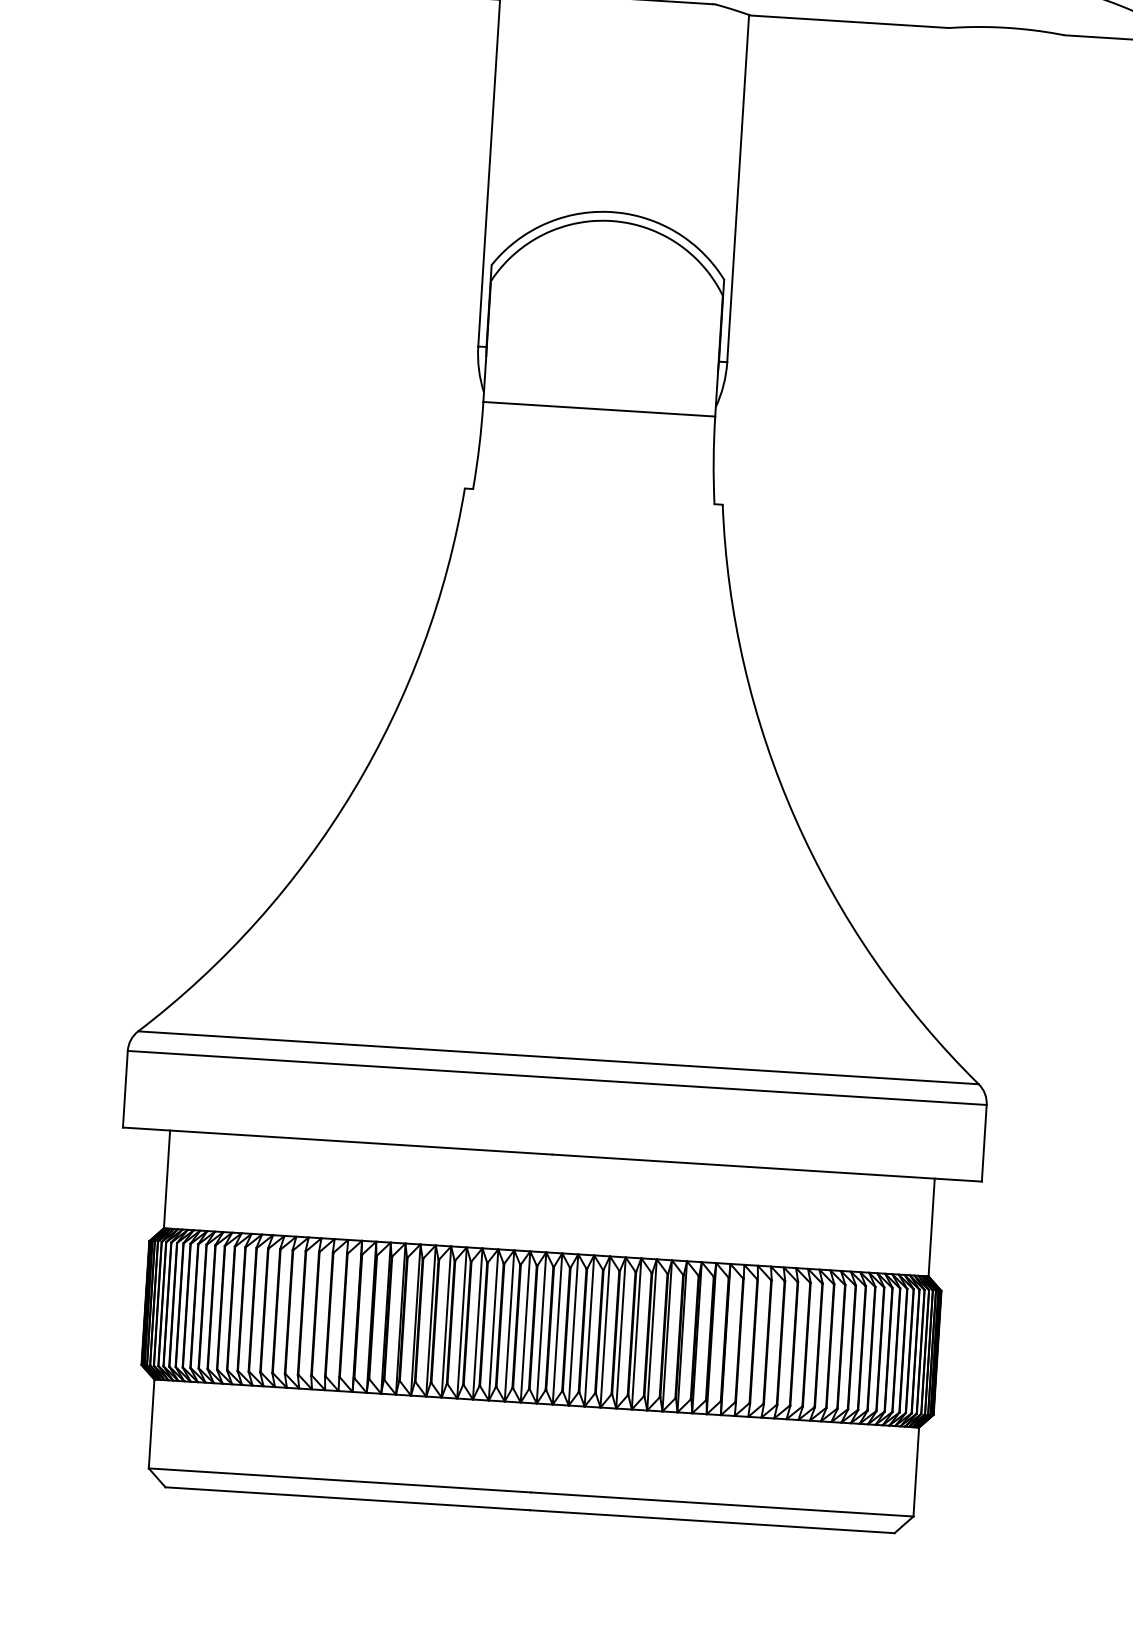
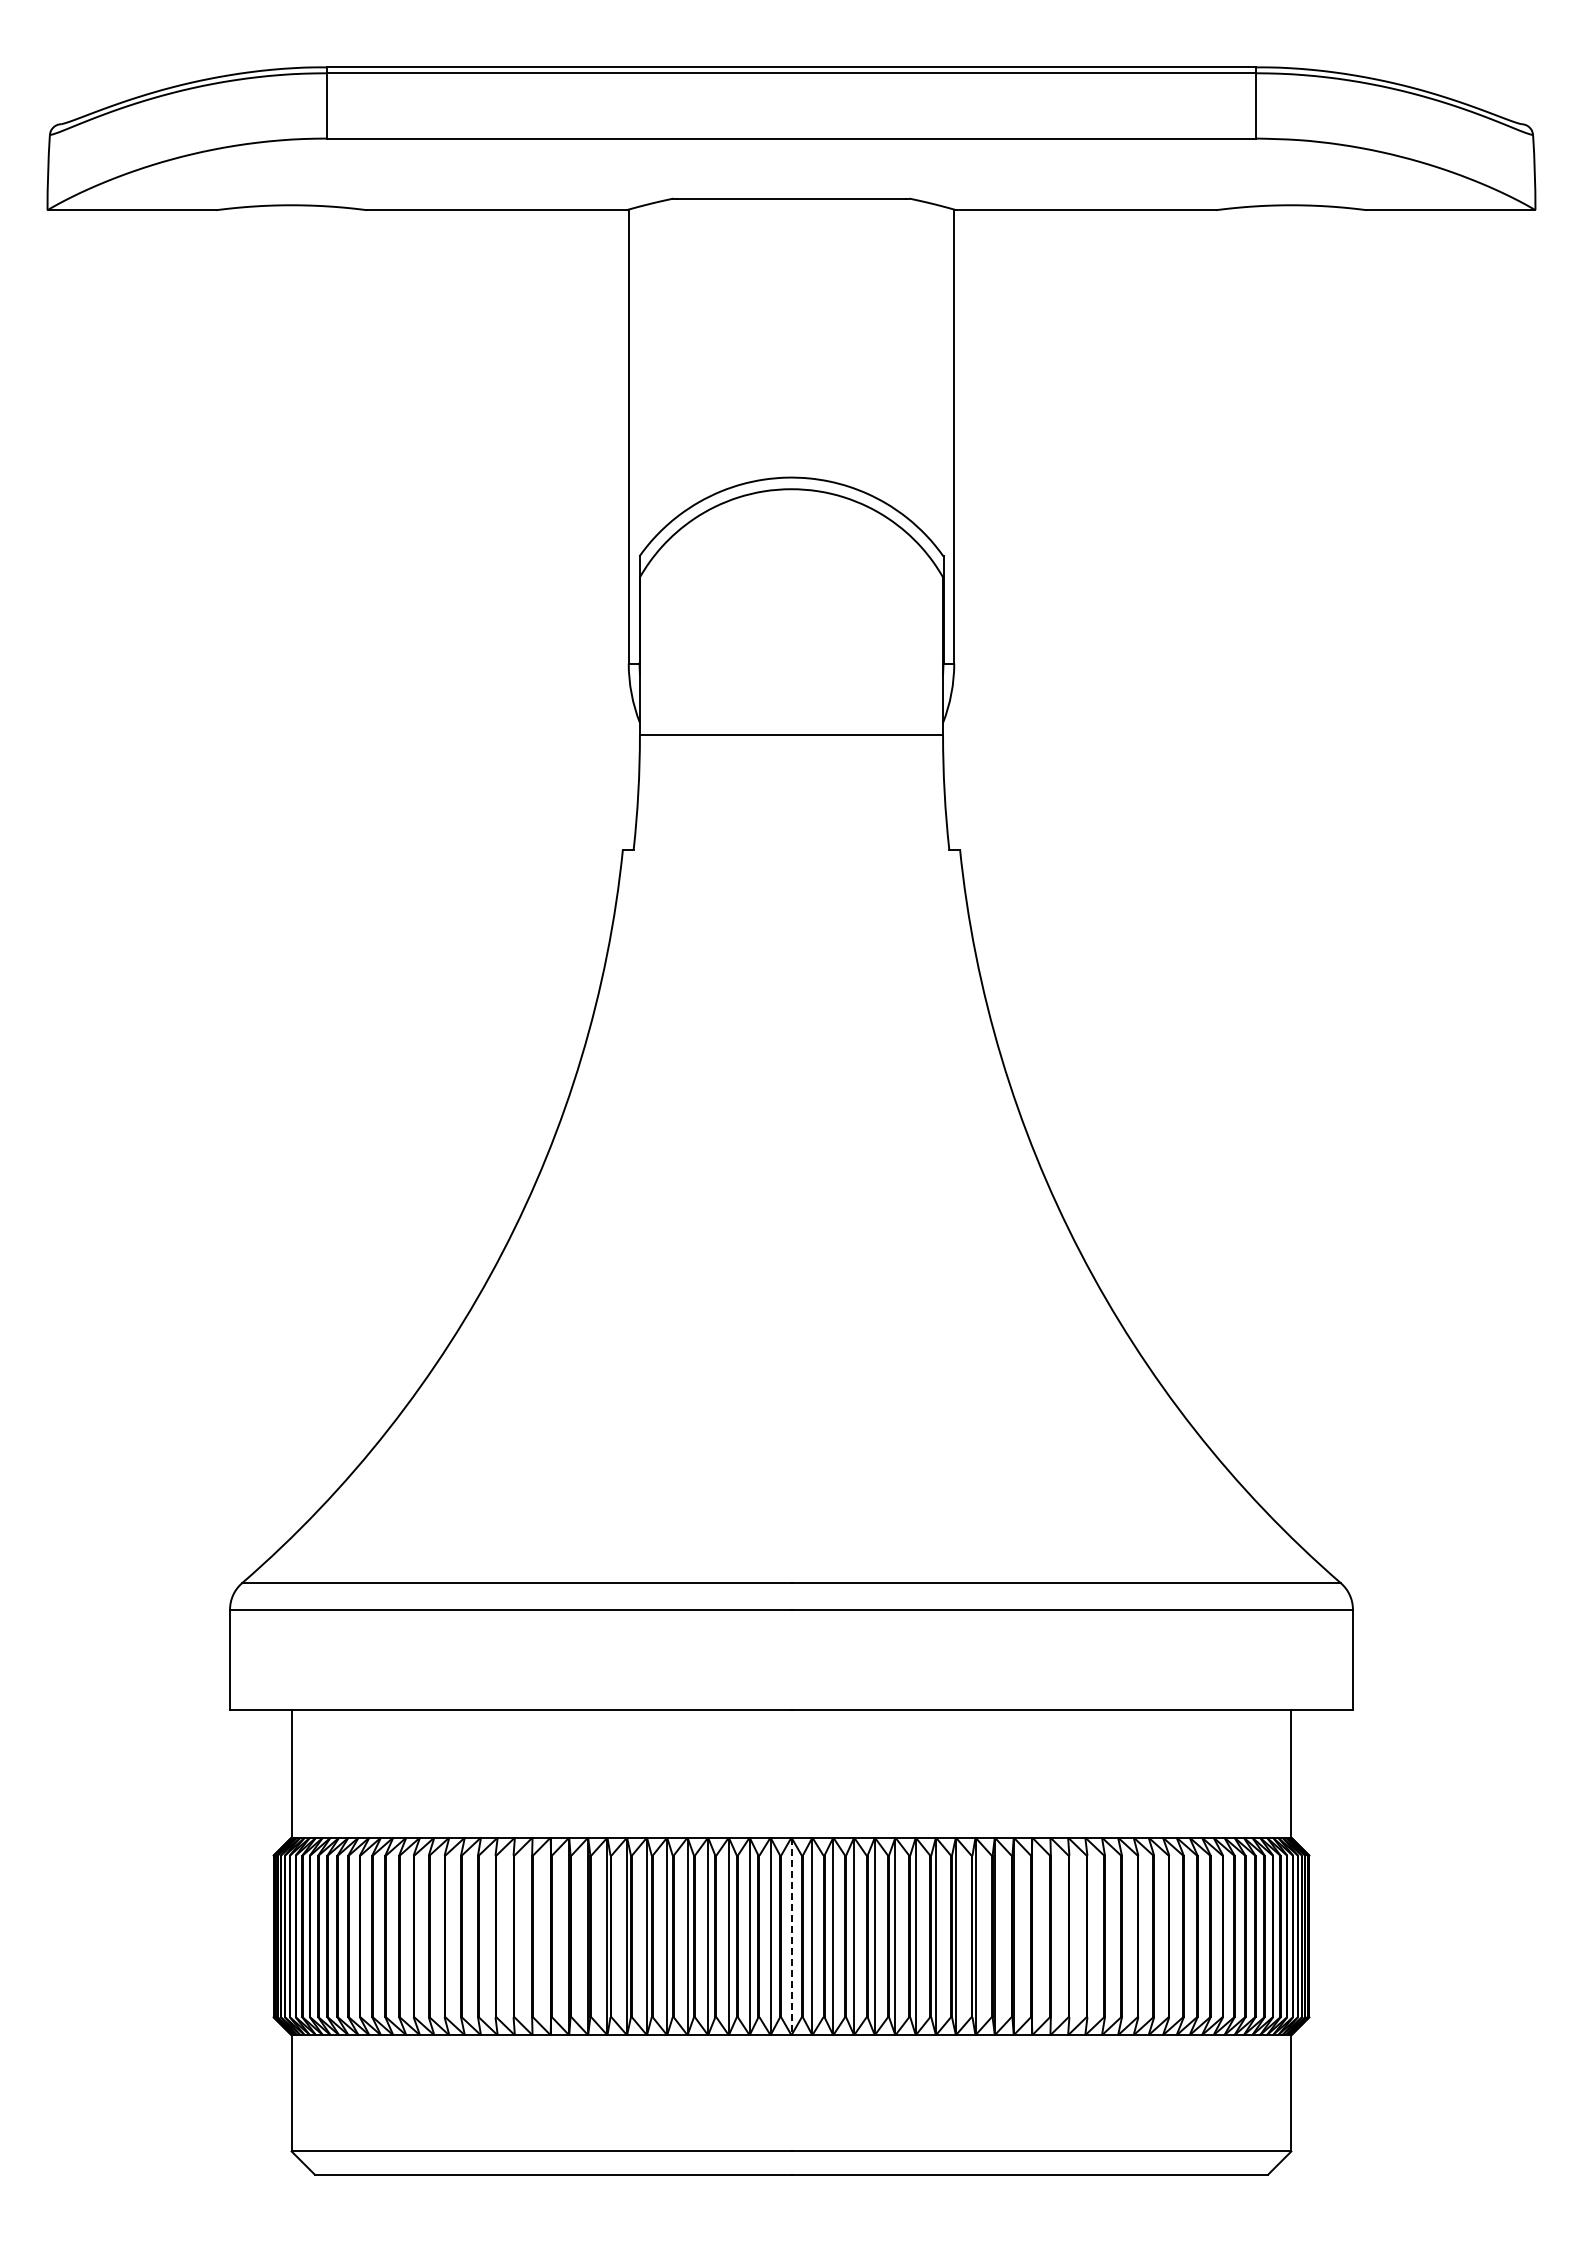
line: (541, 1328) -> (791, 1936), solid -> dashed

